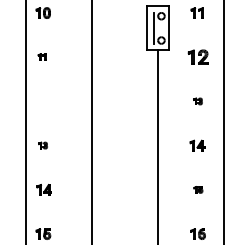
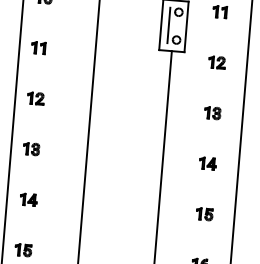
part: (41, 56) -> (37, 47), size x1.67
part: (197, 56) -> (216, 61), size x0.71
part: (42, 100) -> (34, 97), added
part: (197, 101) -> (212, 113), size x1.67
part: (42, 145) -> (30, 148), size x1.67
part: (198, 189) -> (204, 213), size x1.67

